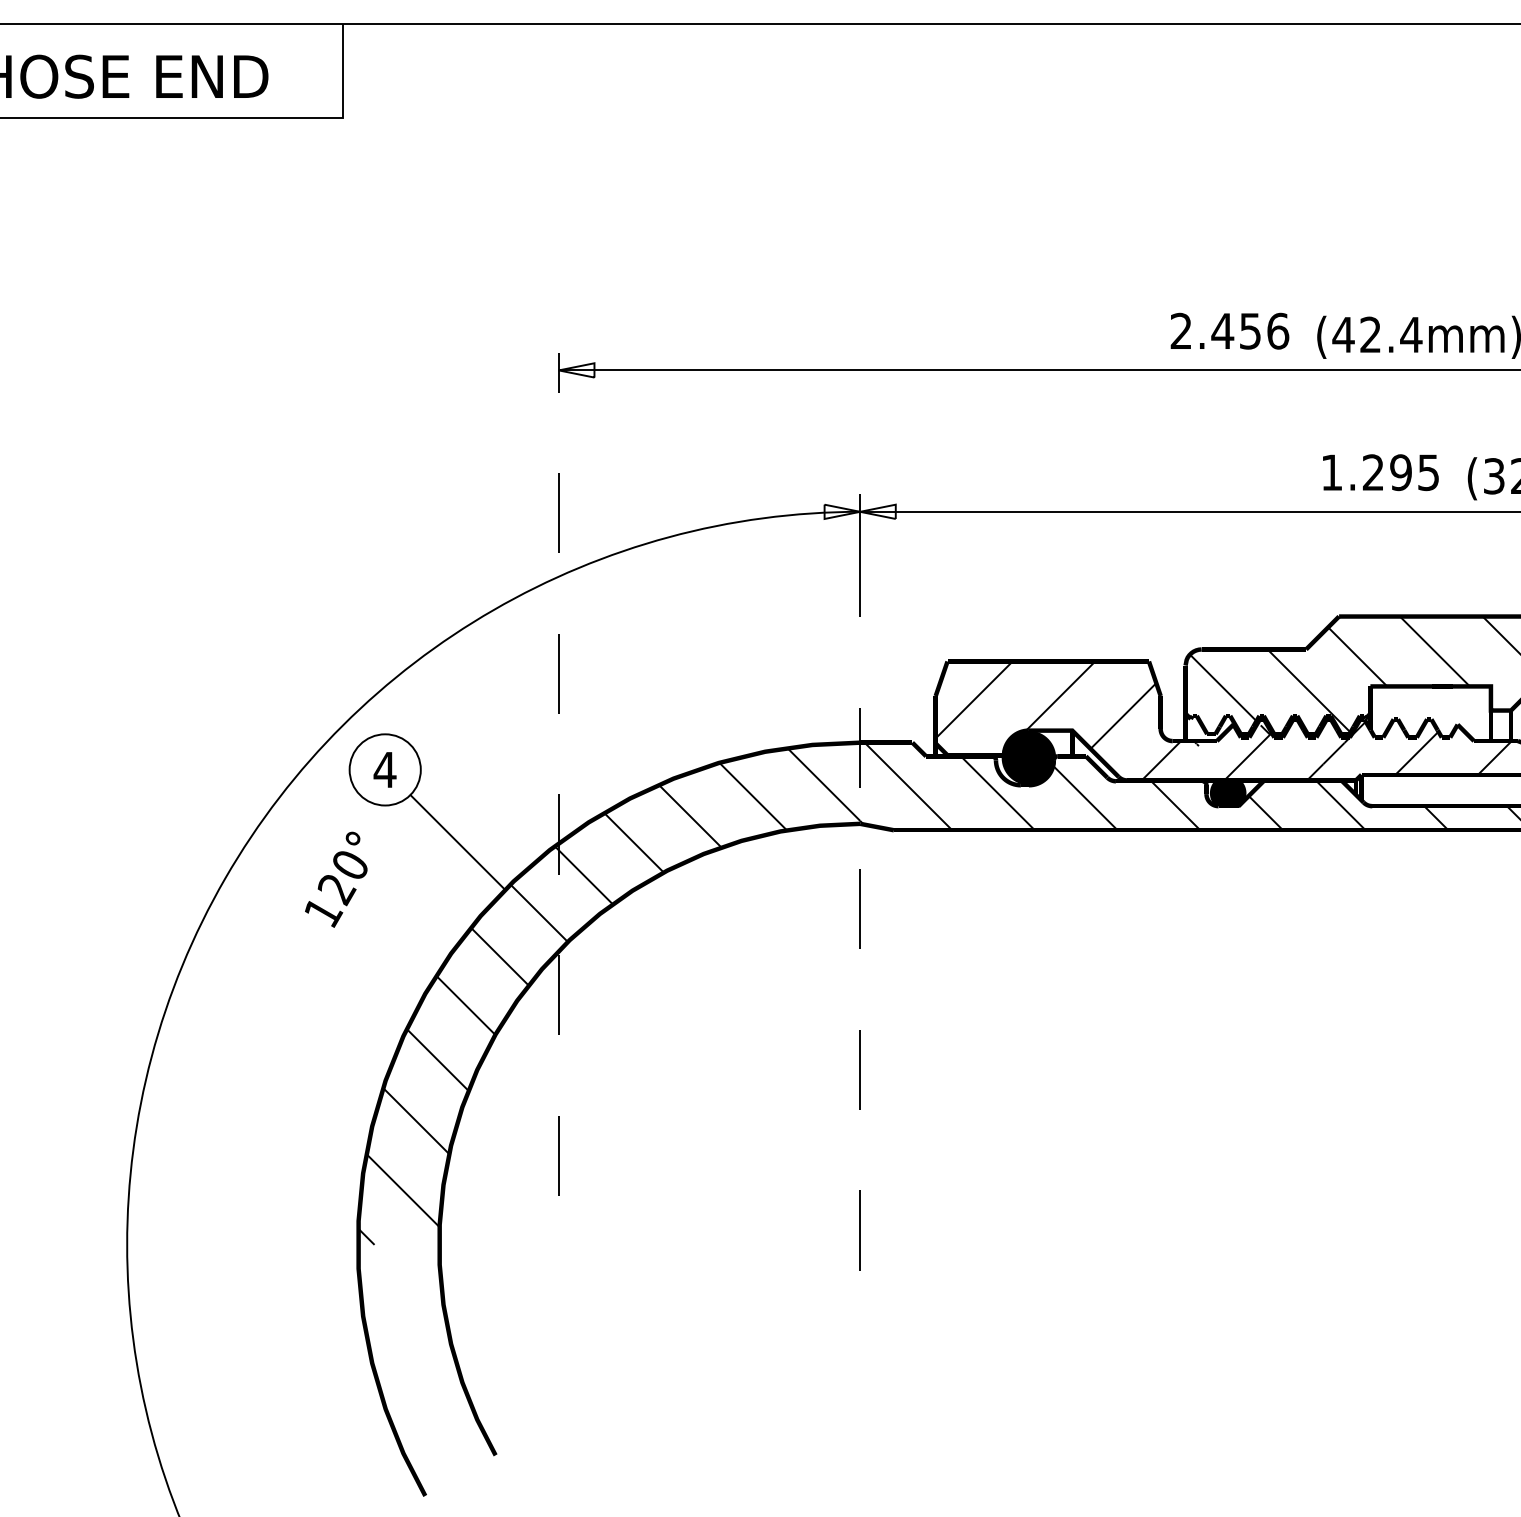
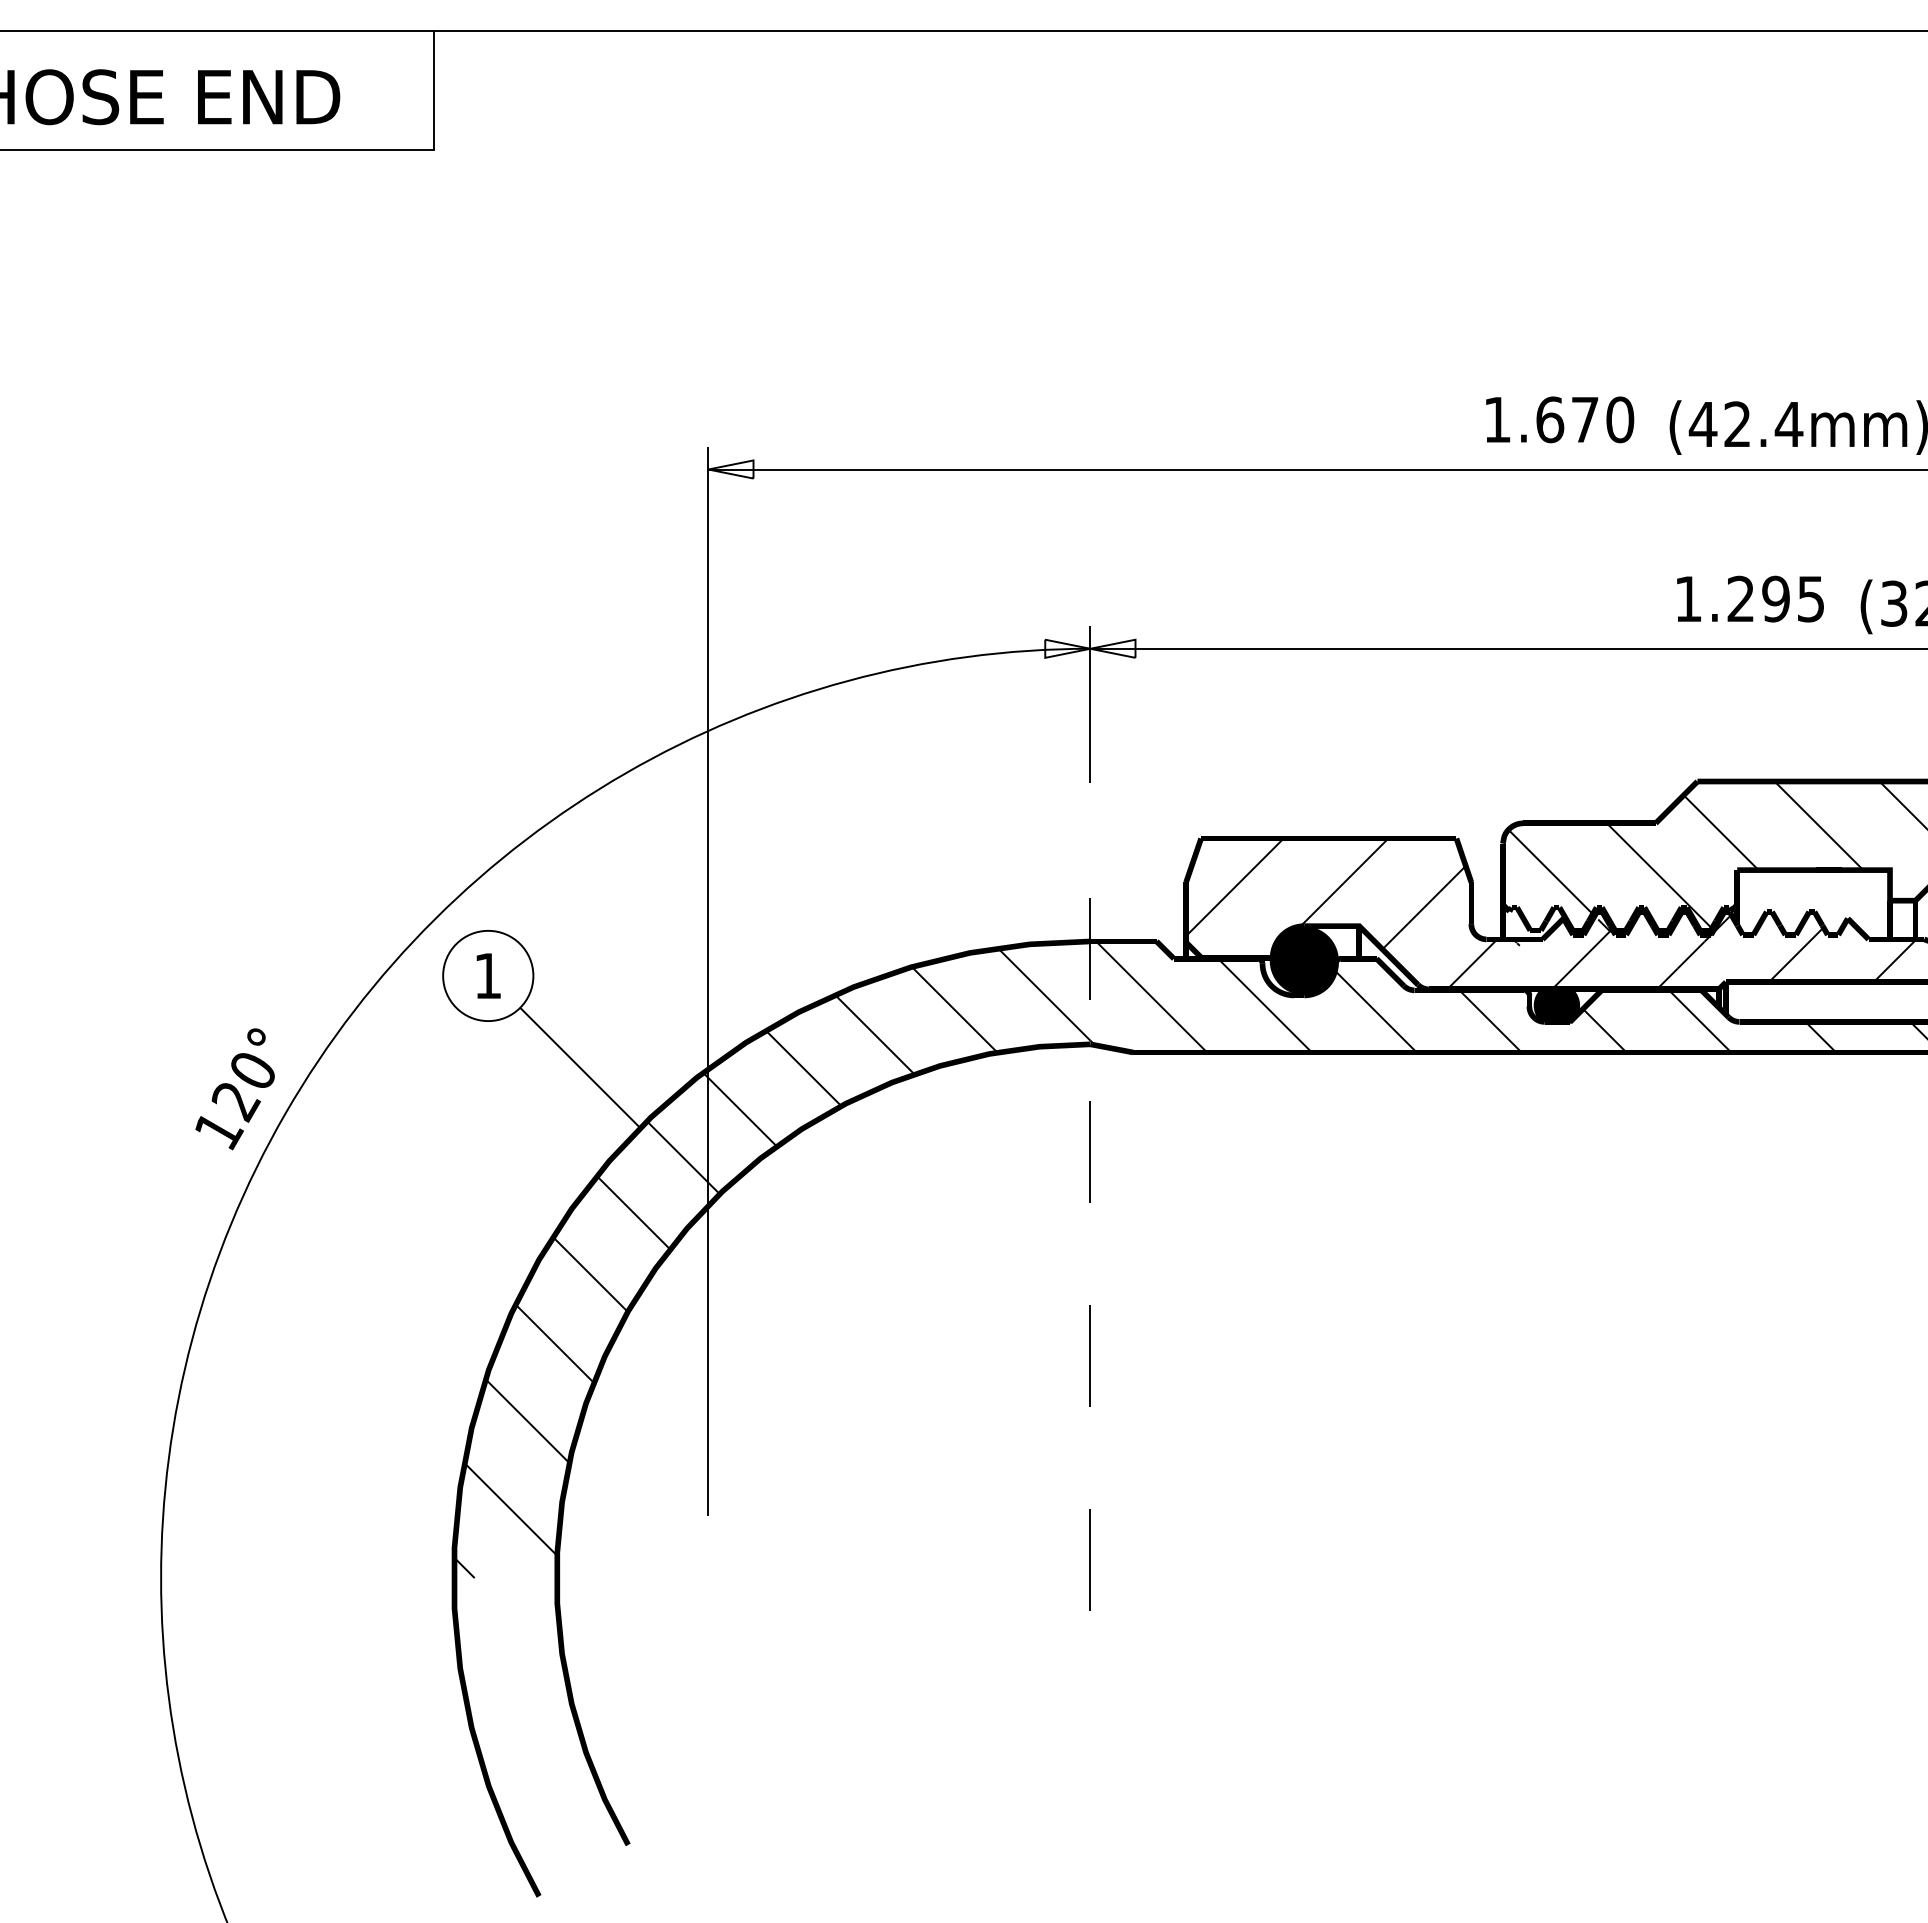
text: (1230, 330) -> (1559, 419), 2.456 -> 1.670
text: (384, 769) -> (487, 975), 4 -> 1
line: (558, 774) -> (708, 981), dashed -> solid
text: (335, 879) -> (234, 1089), moved

